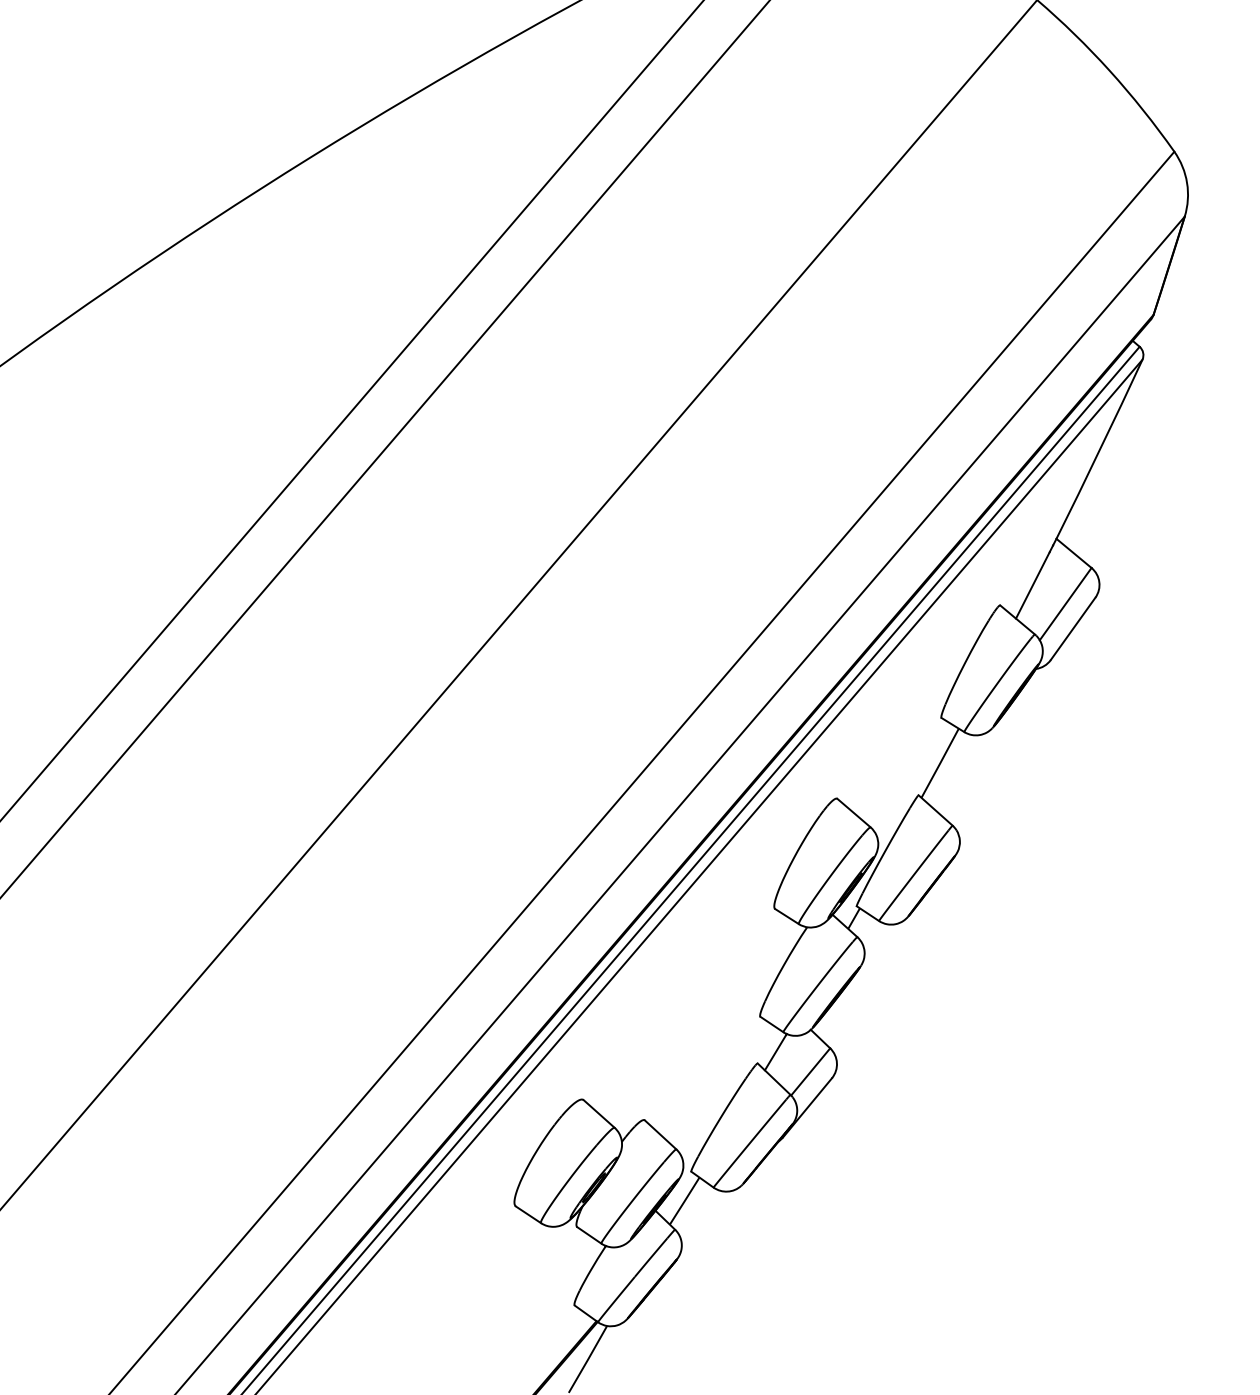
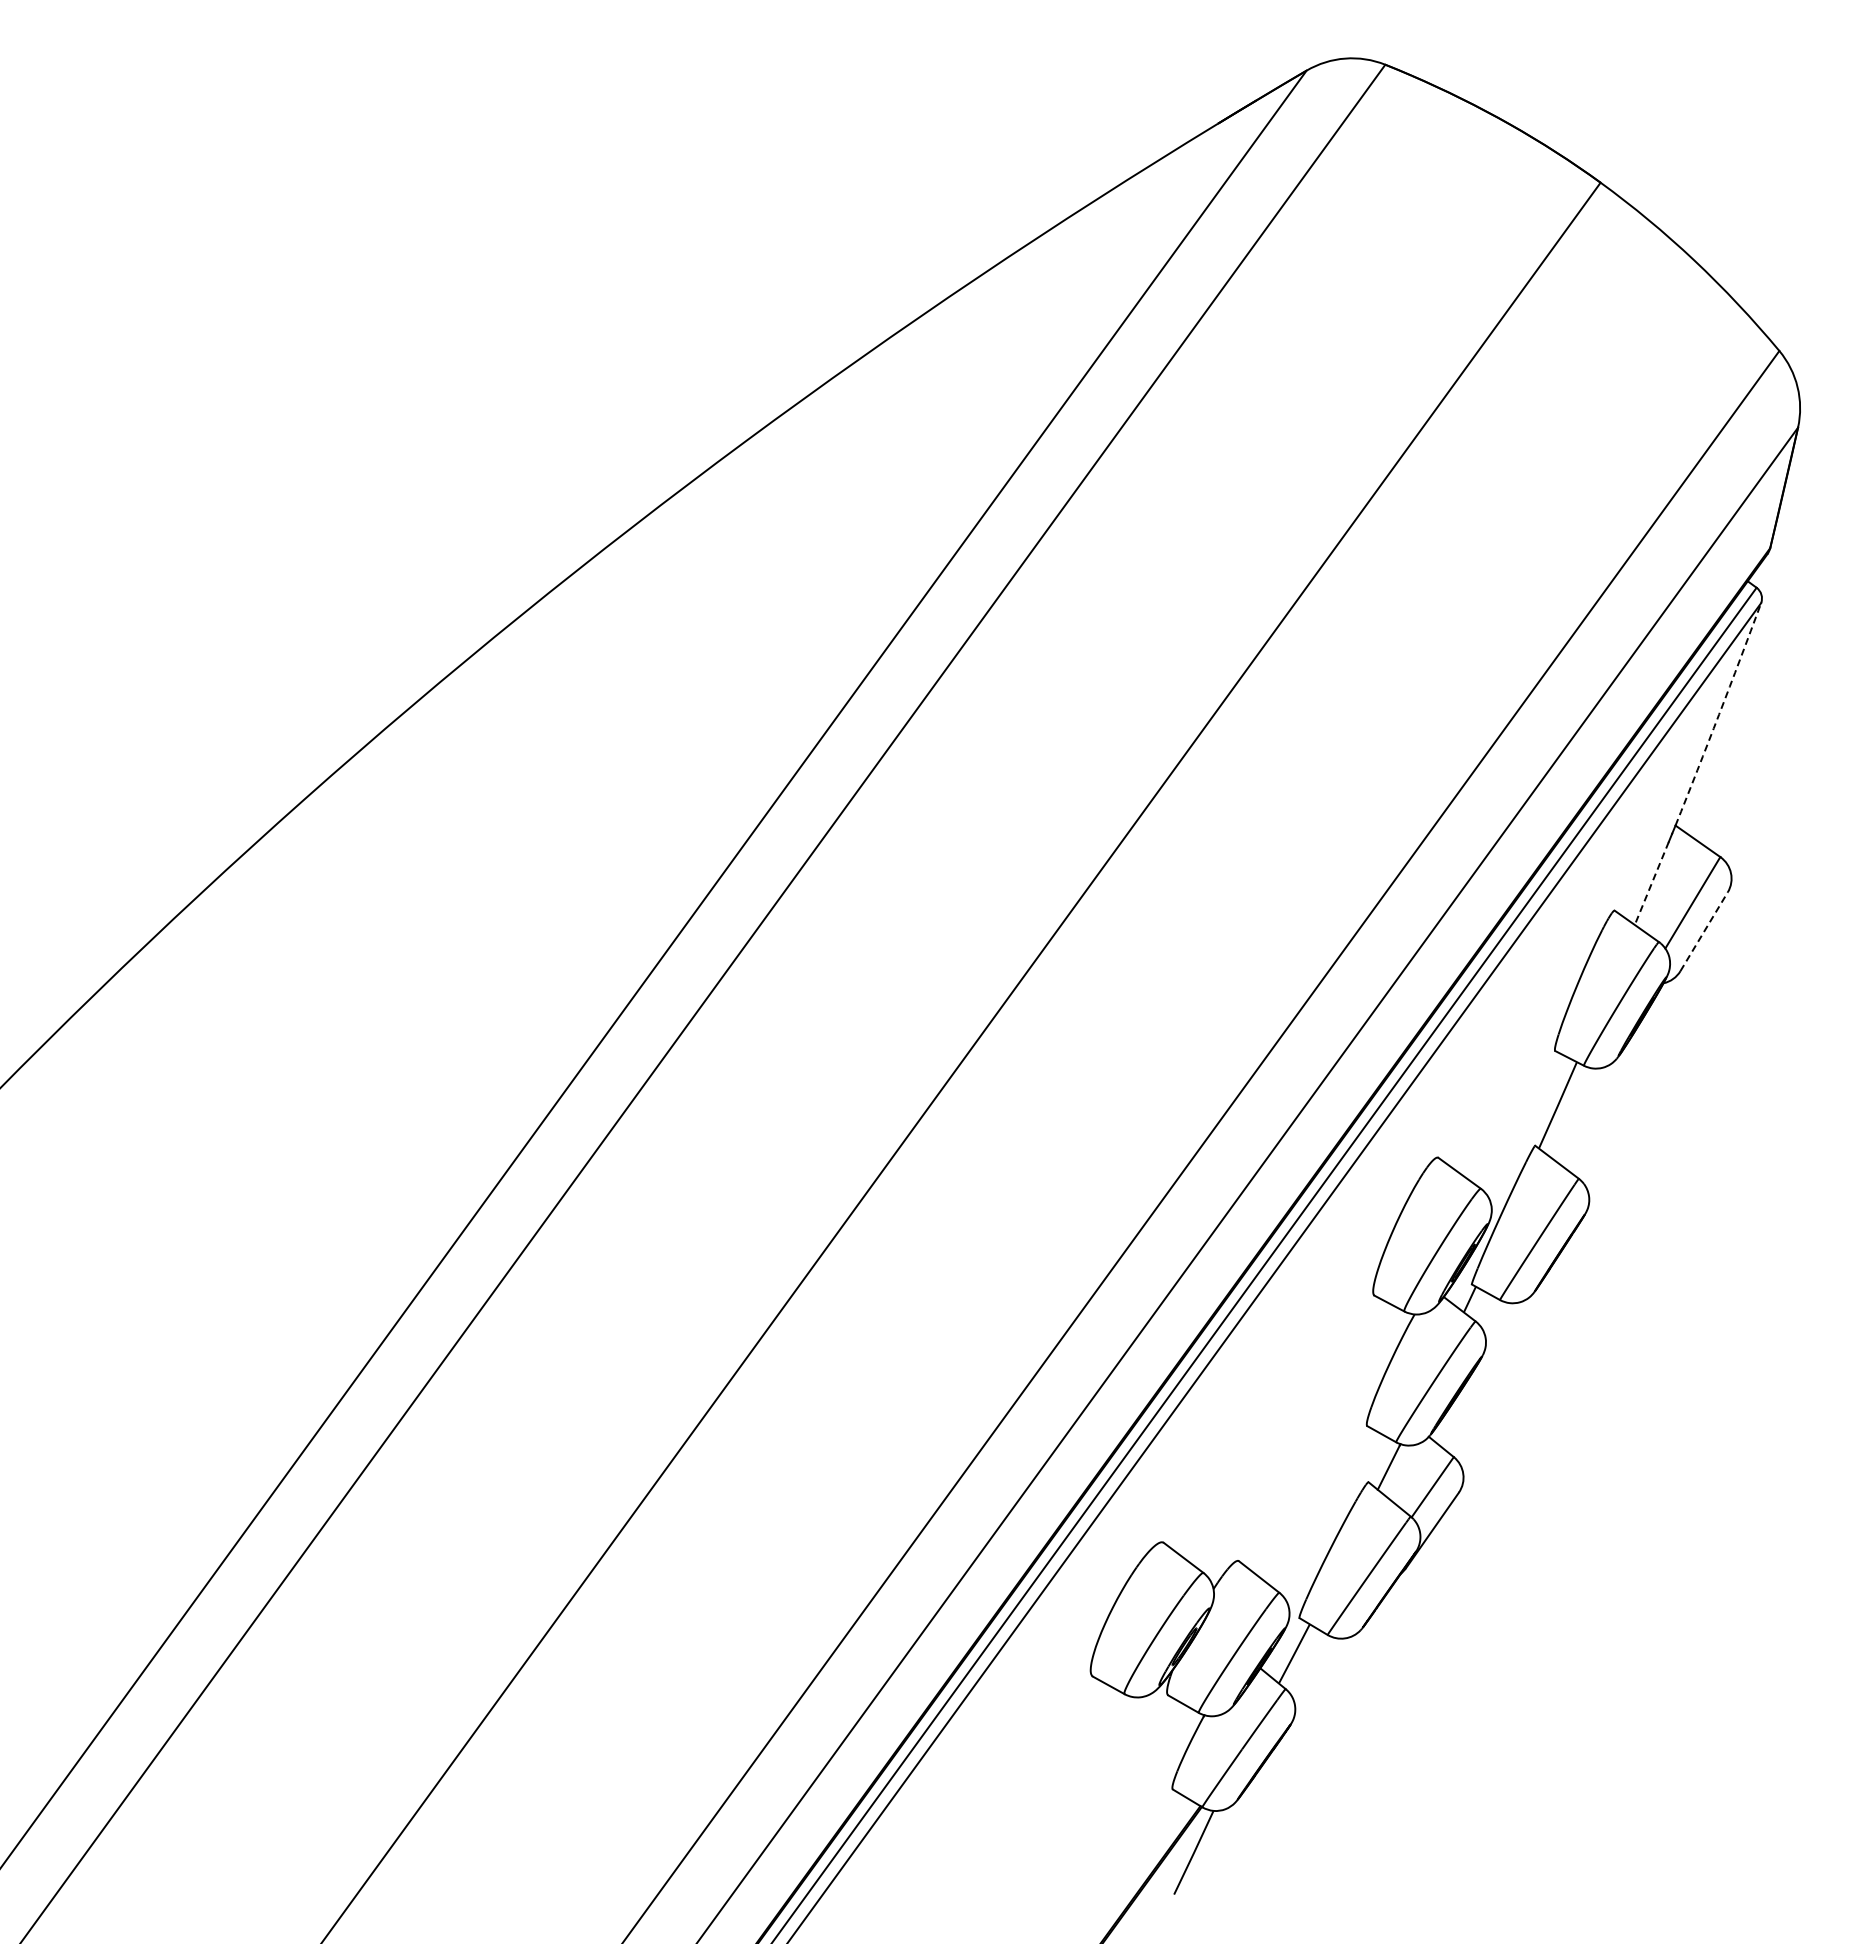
arc: (1100, 449) -> (1719, 714), solid -> dashed
line: (1032, 585) -> (1651, 883), solid -> dashed
line: (1073, 628) -> (1704, 931), solid -> dashed

